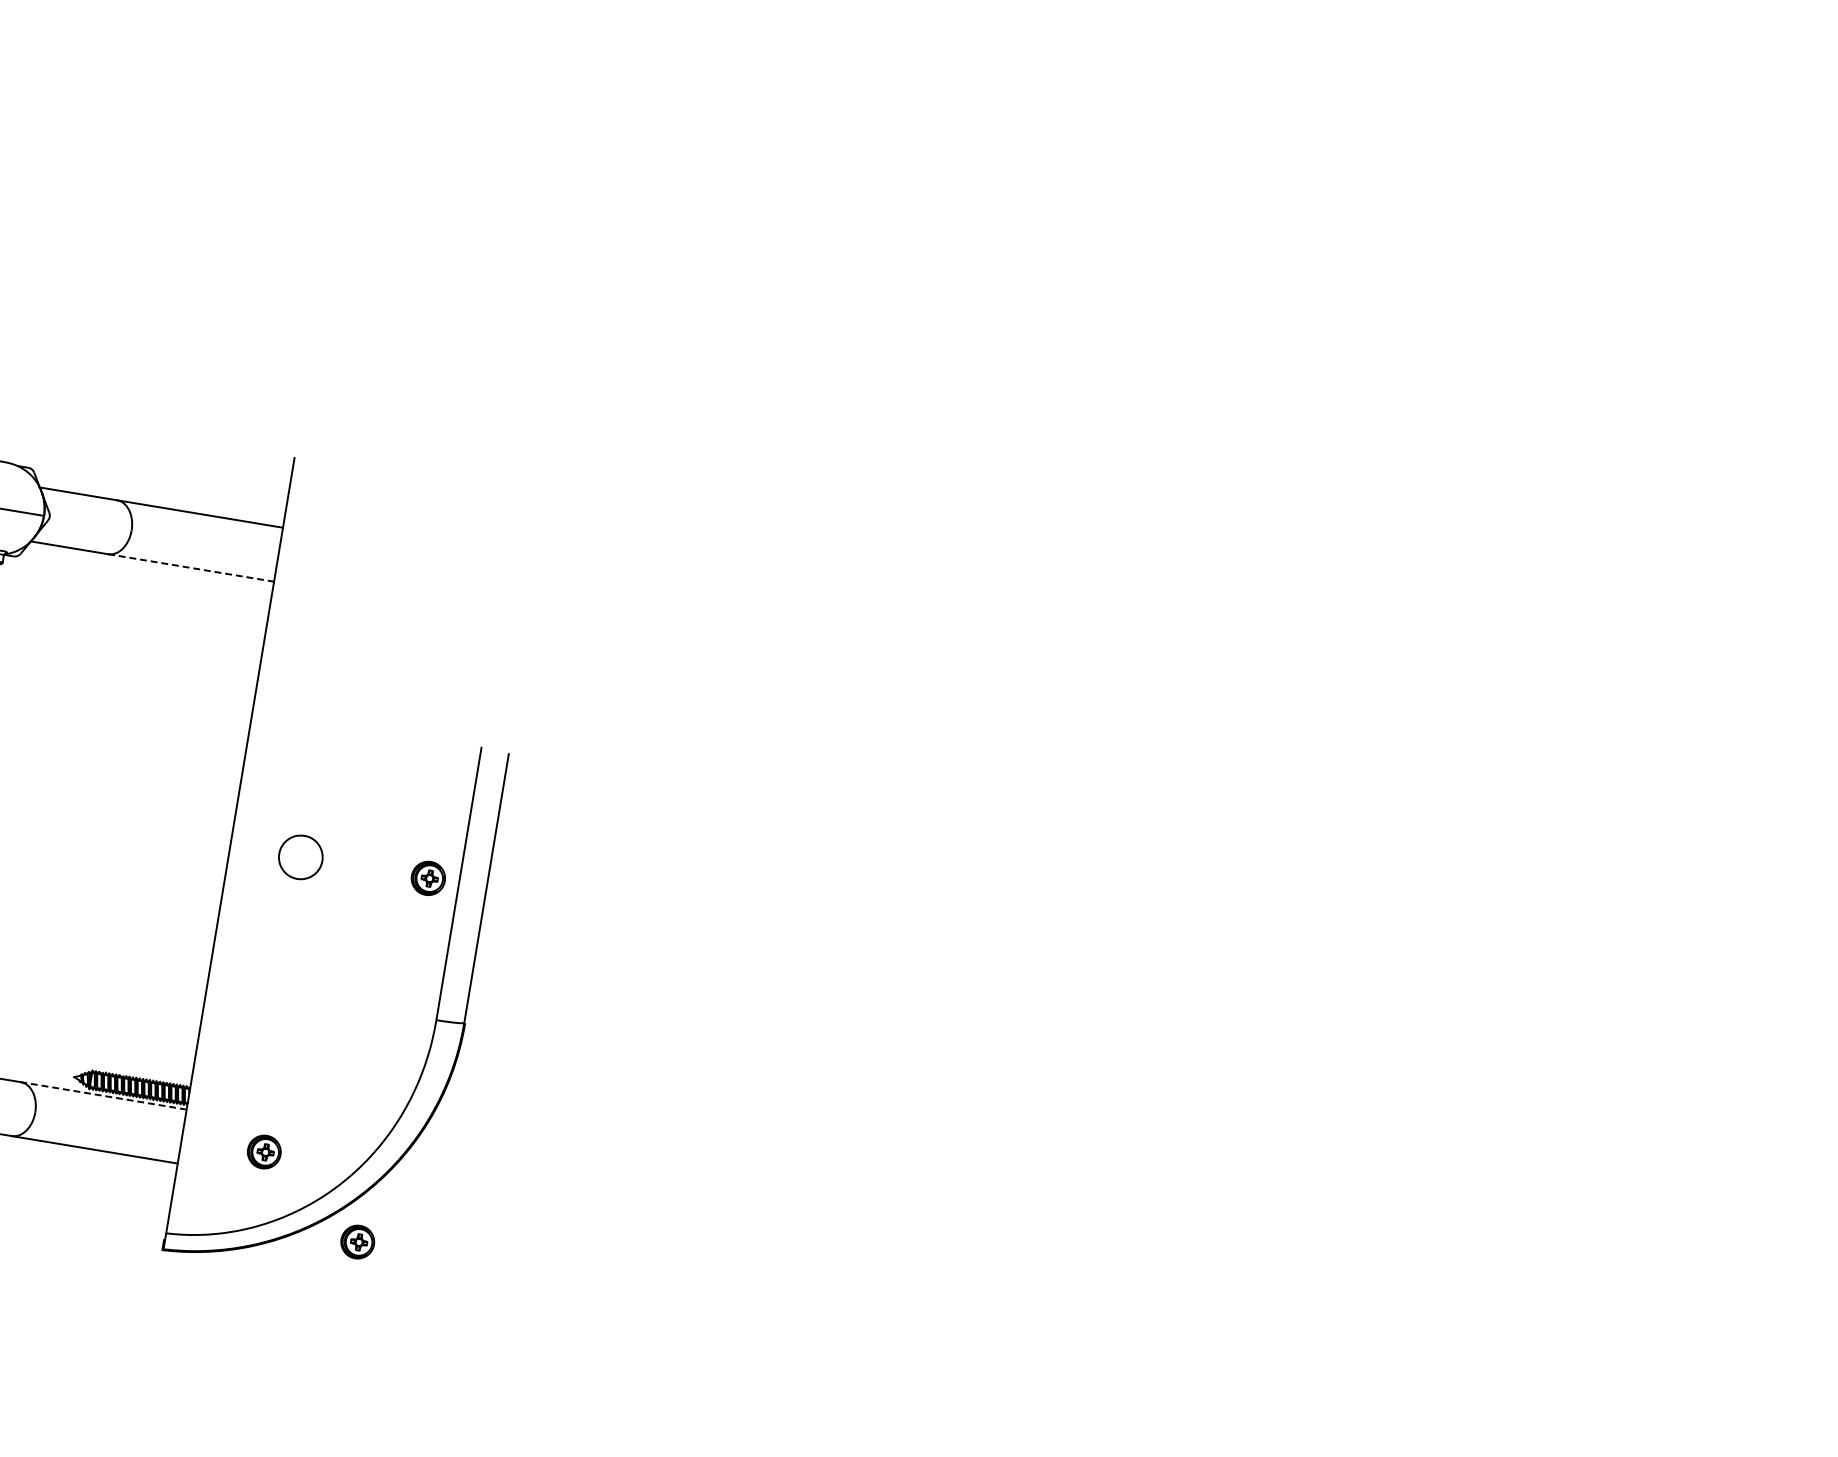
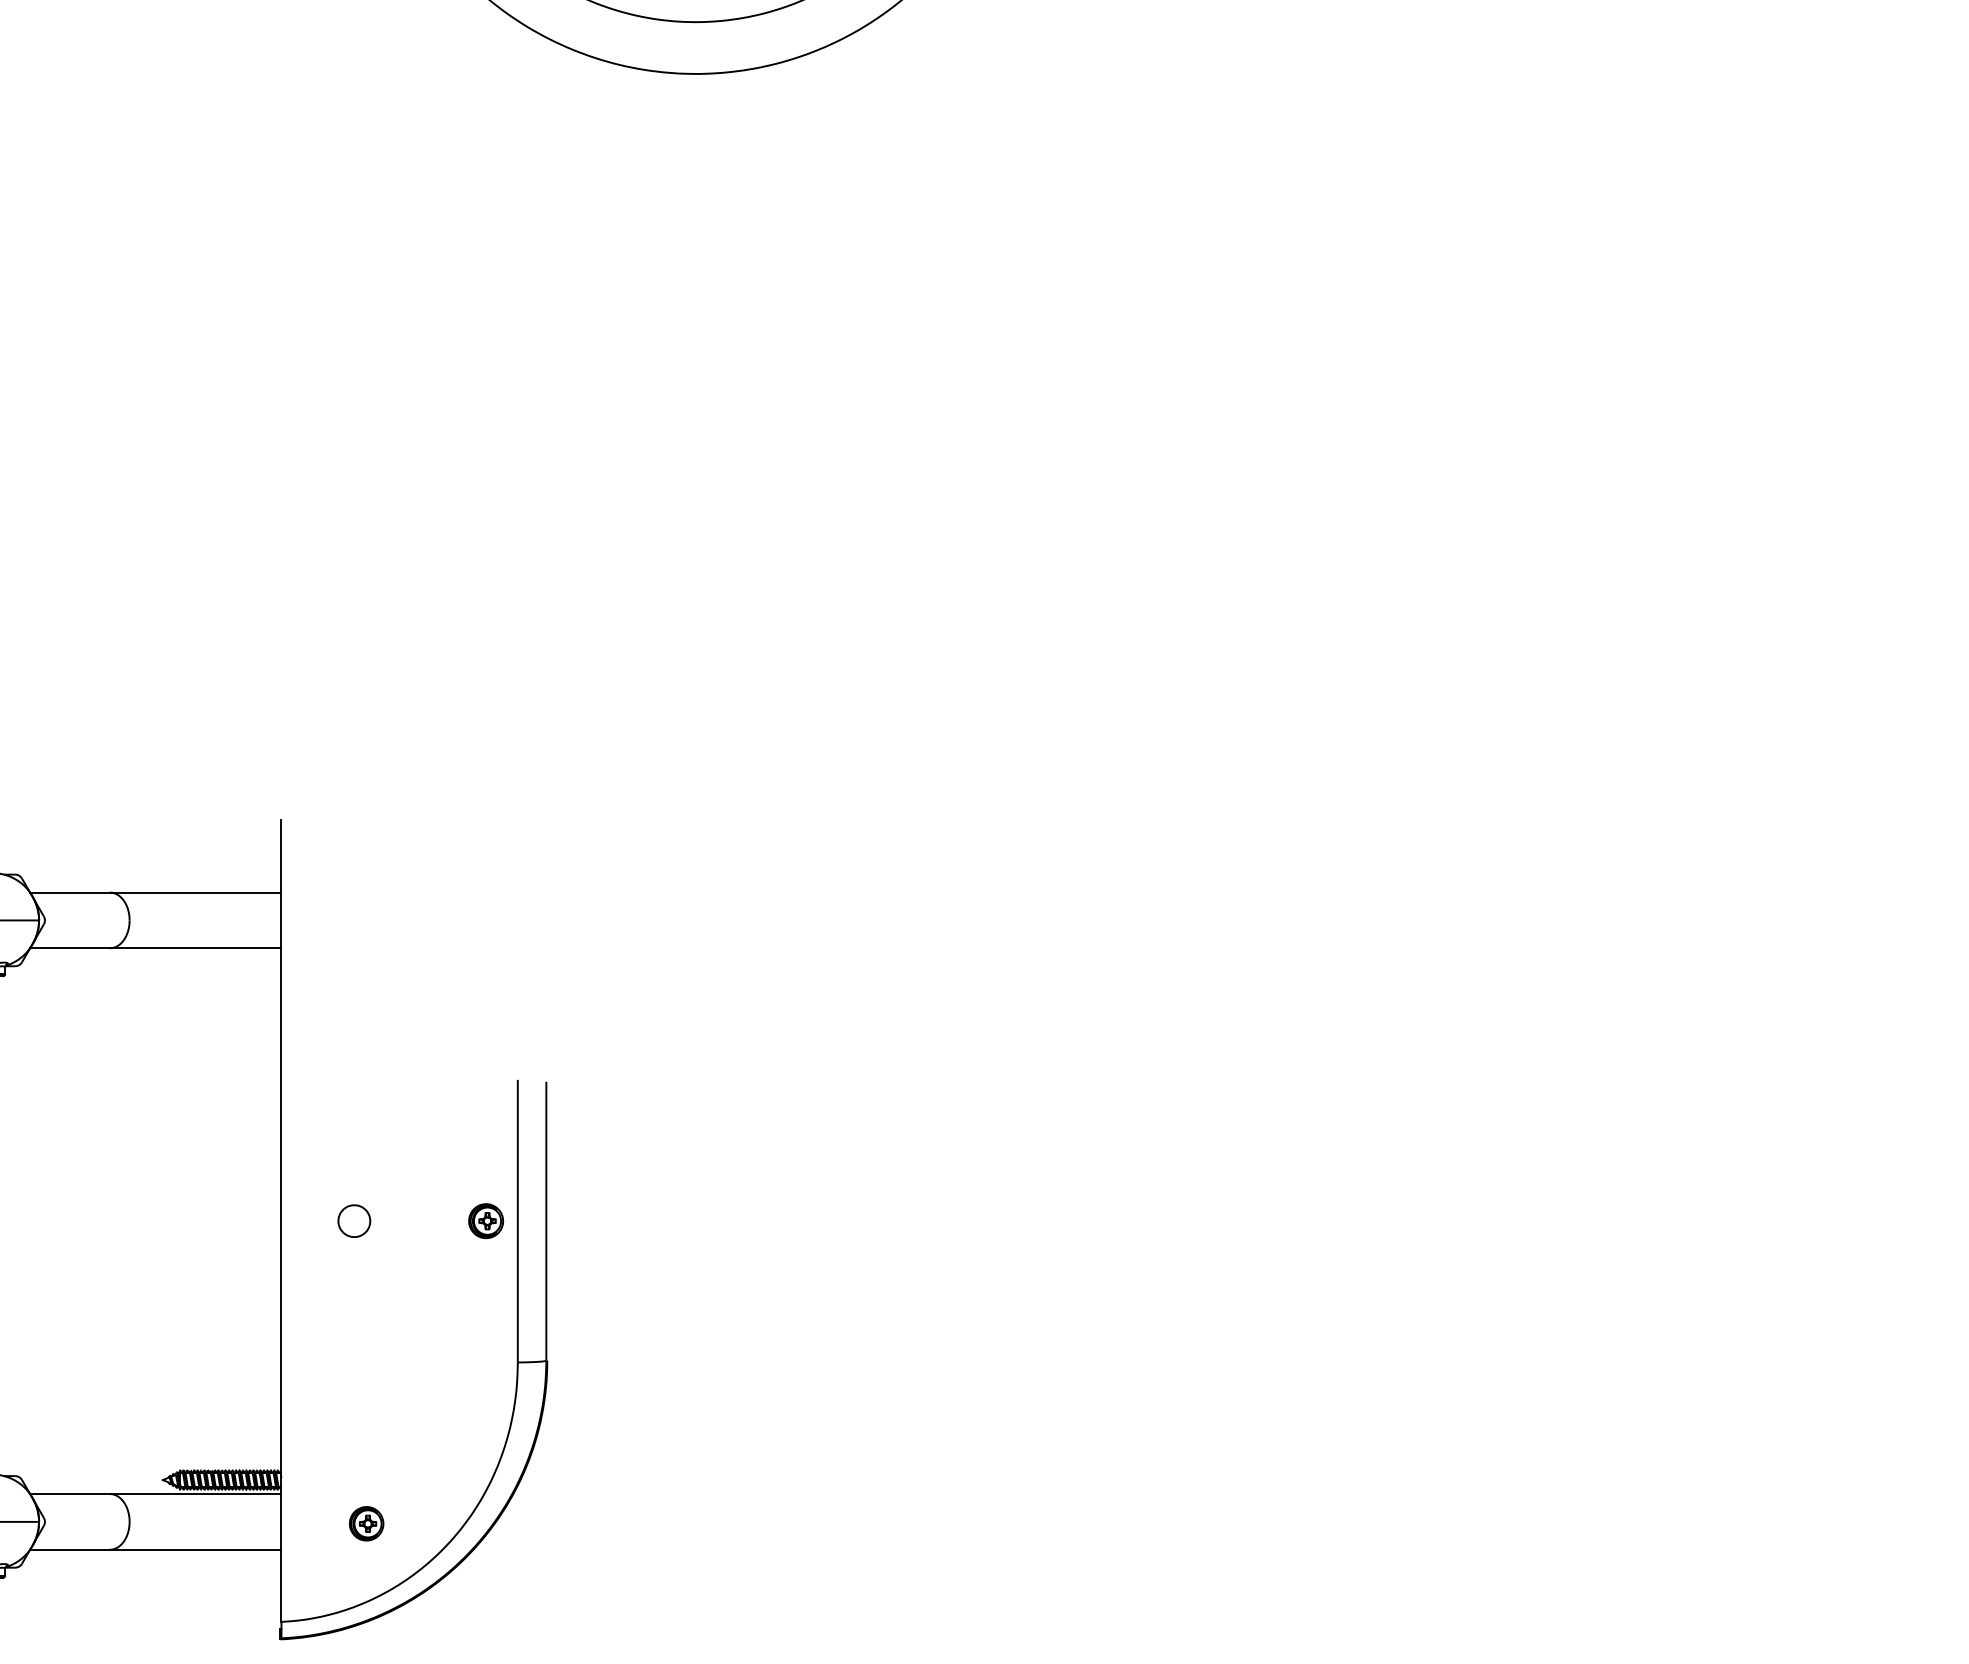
line: (190, 568) -> (195, 948), dashed -> solid
part: (301, 856) -> (354, 1220), size x0.71
line: (103, 1096) -> (195, 1494), dashed -> solid
part: (357, 1241) -> (475, 1598), removed

